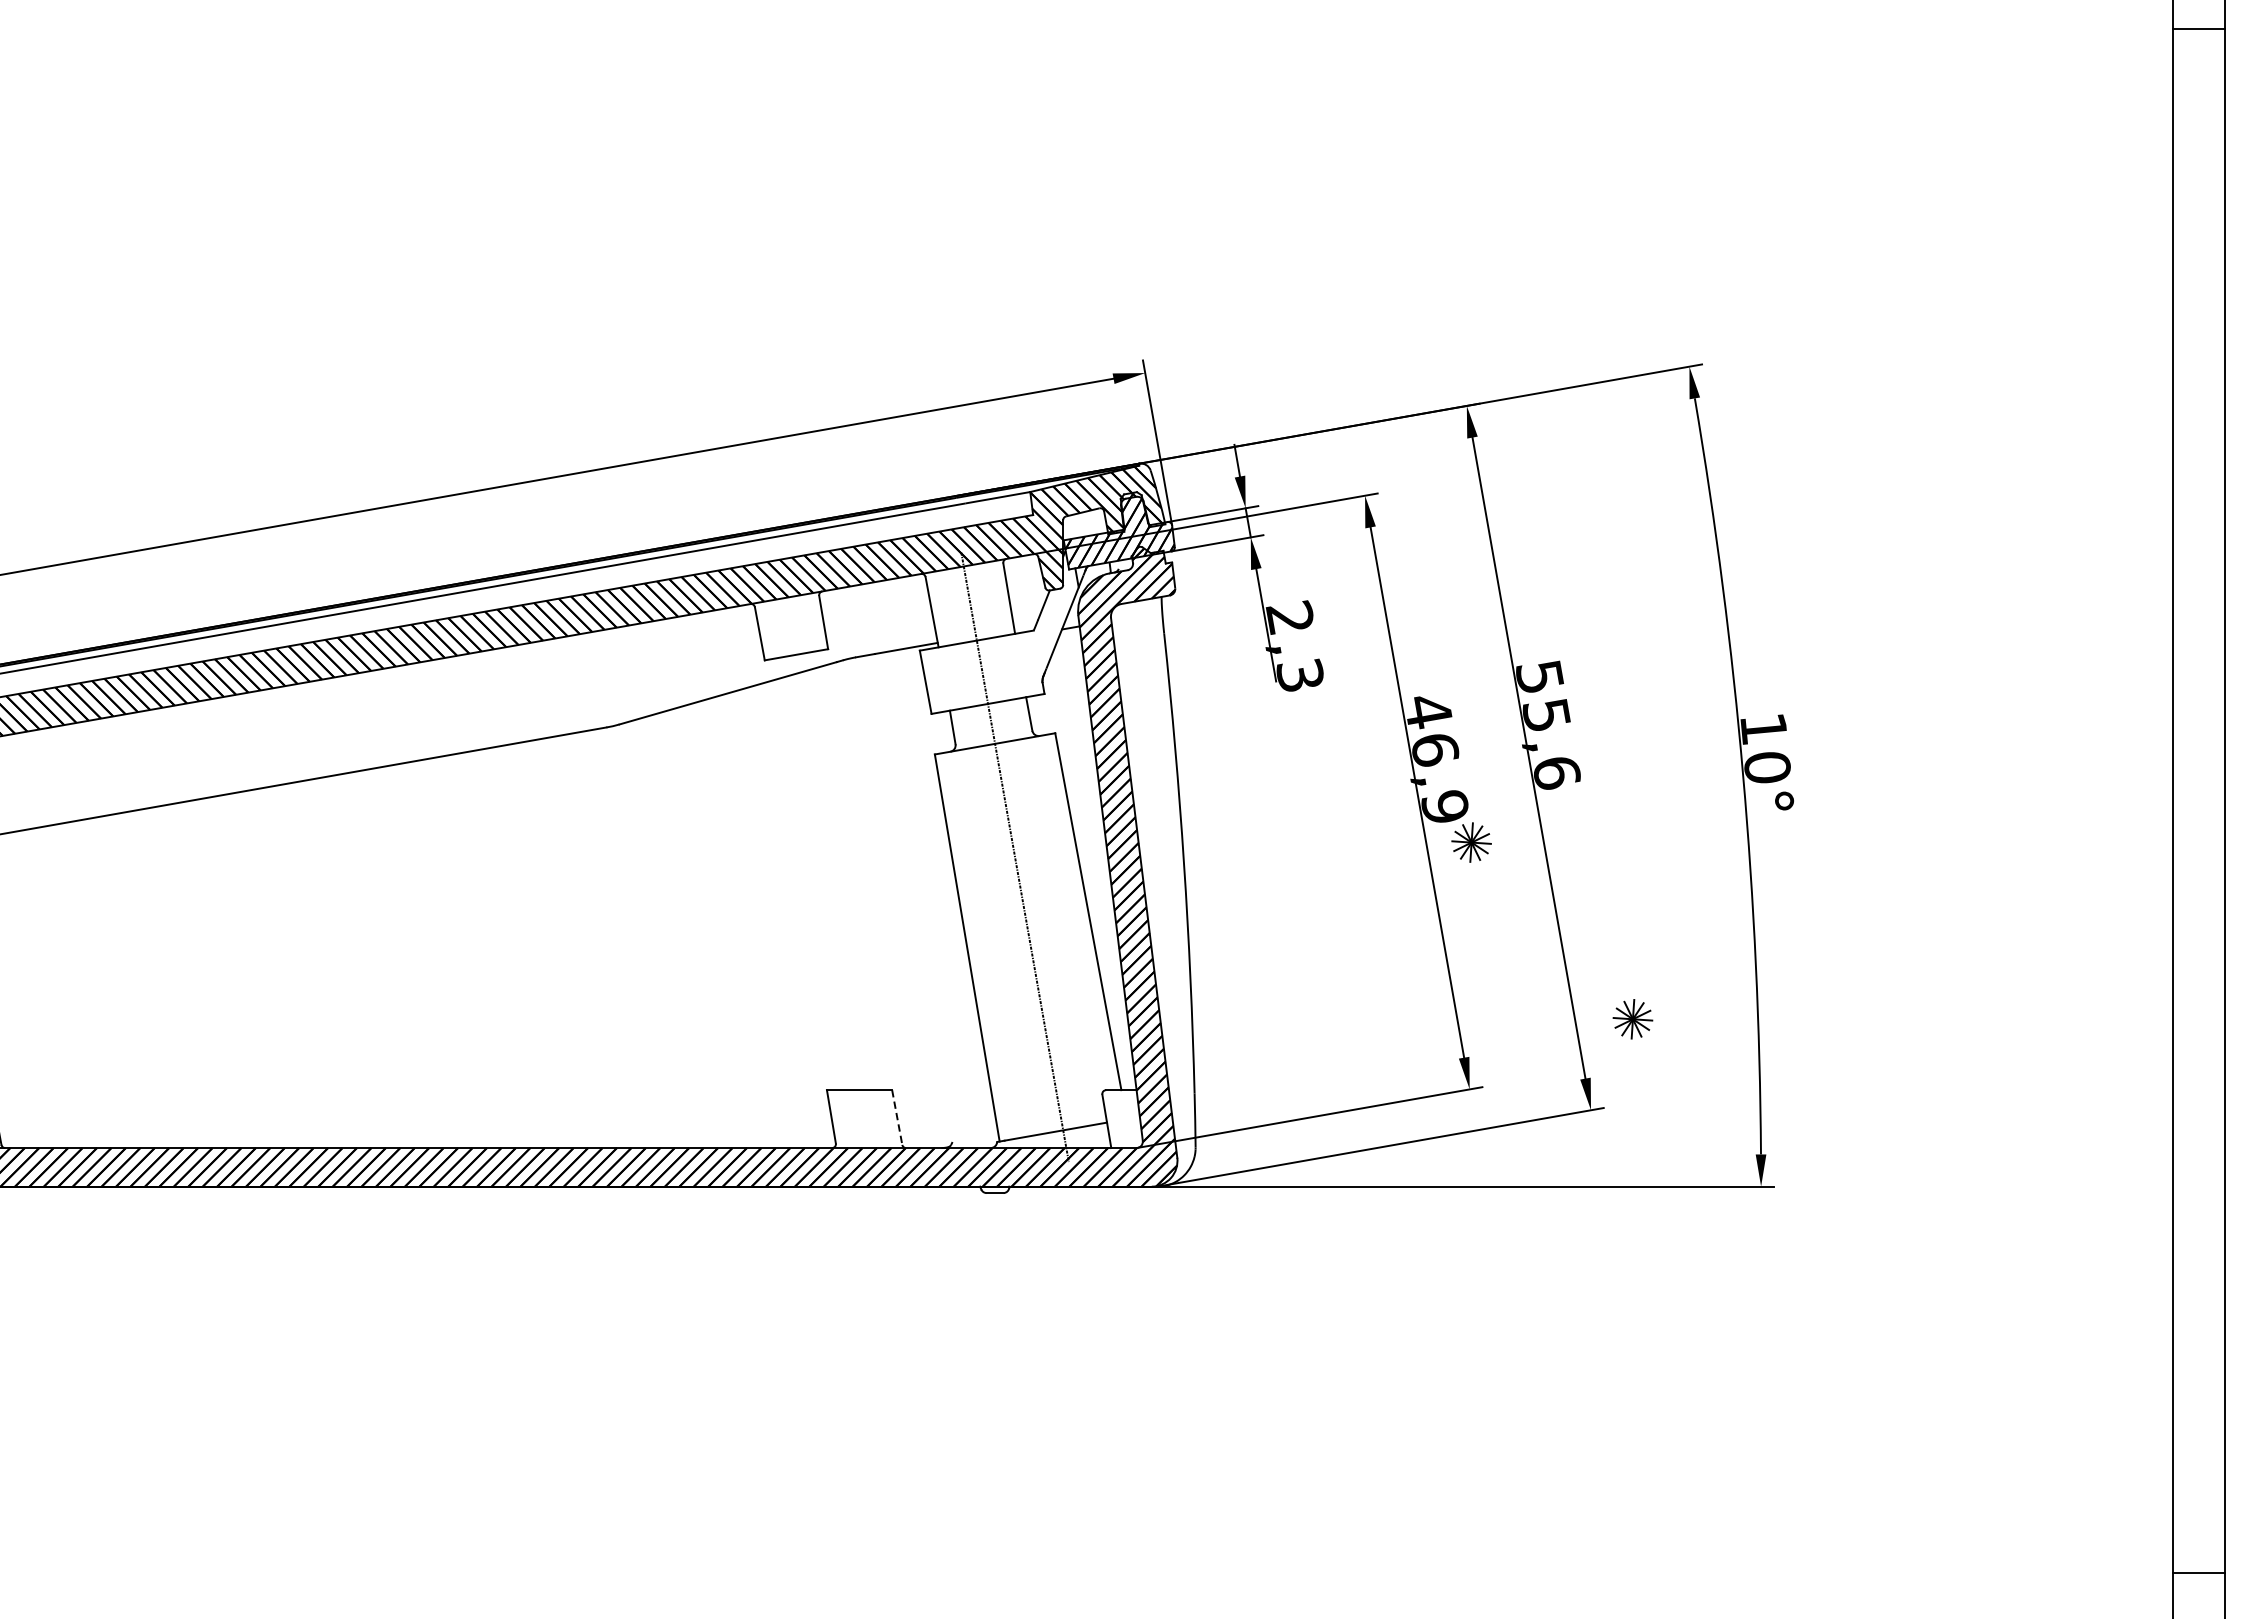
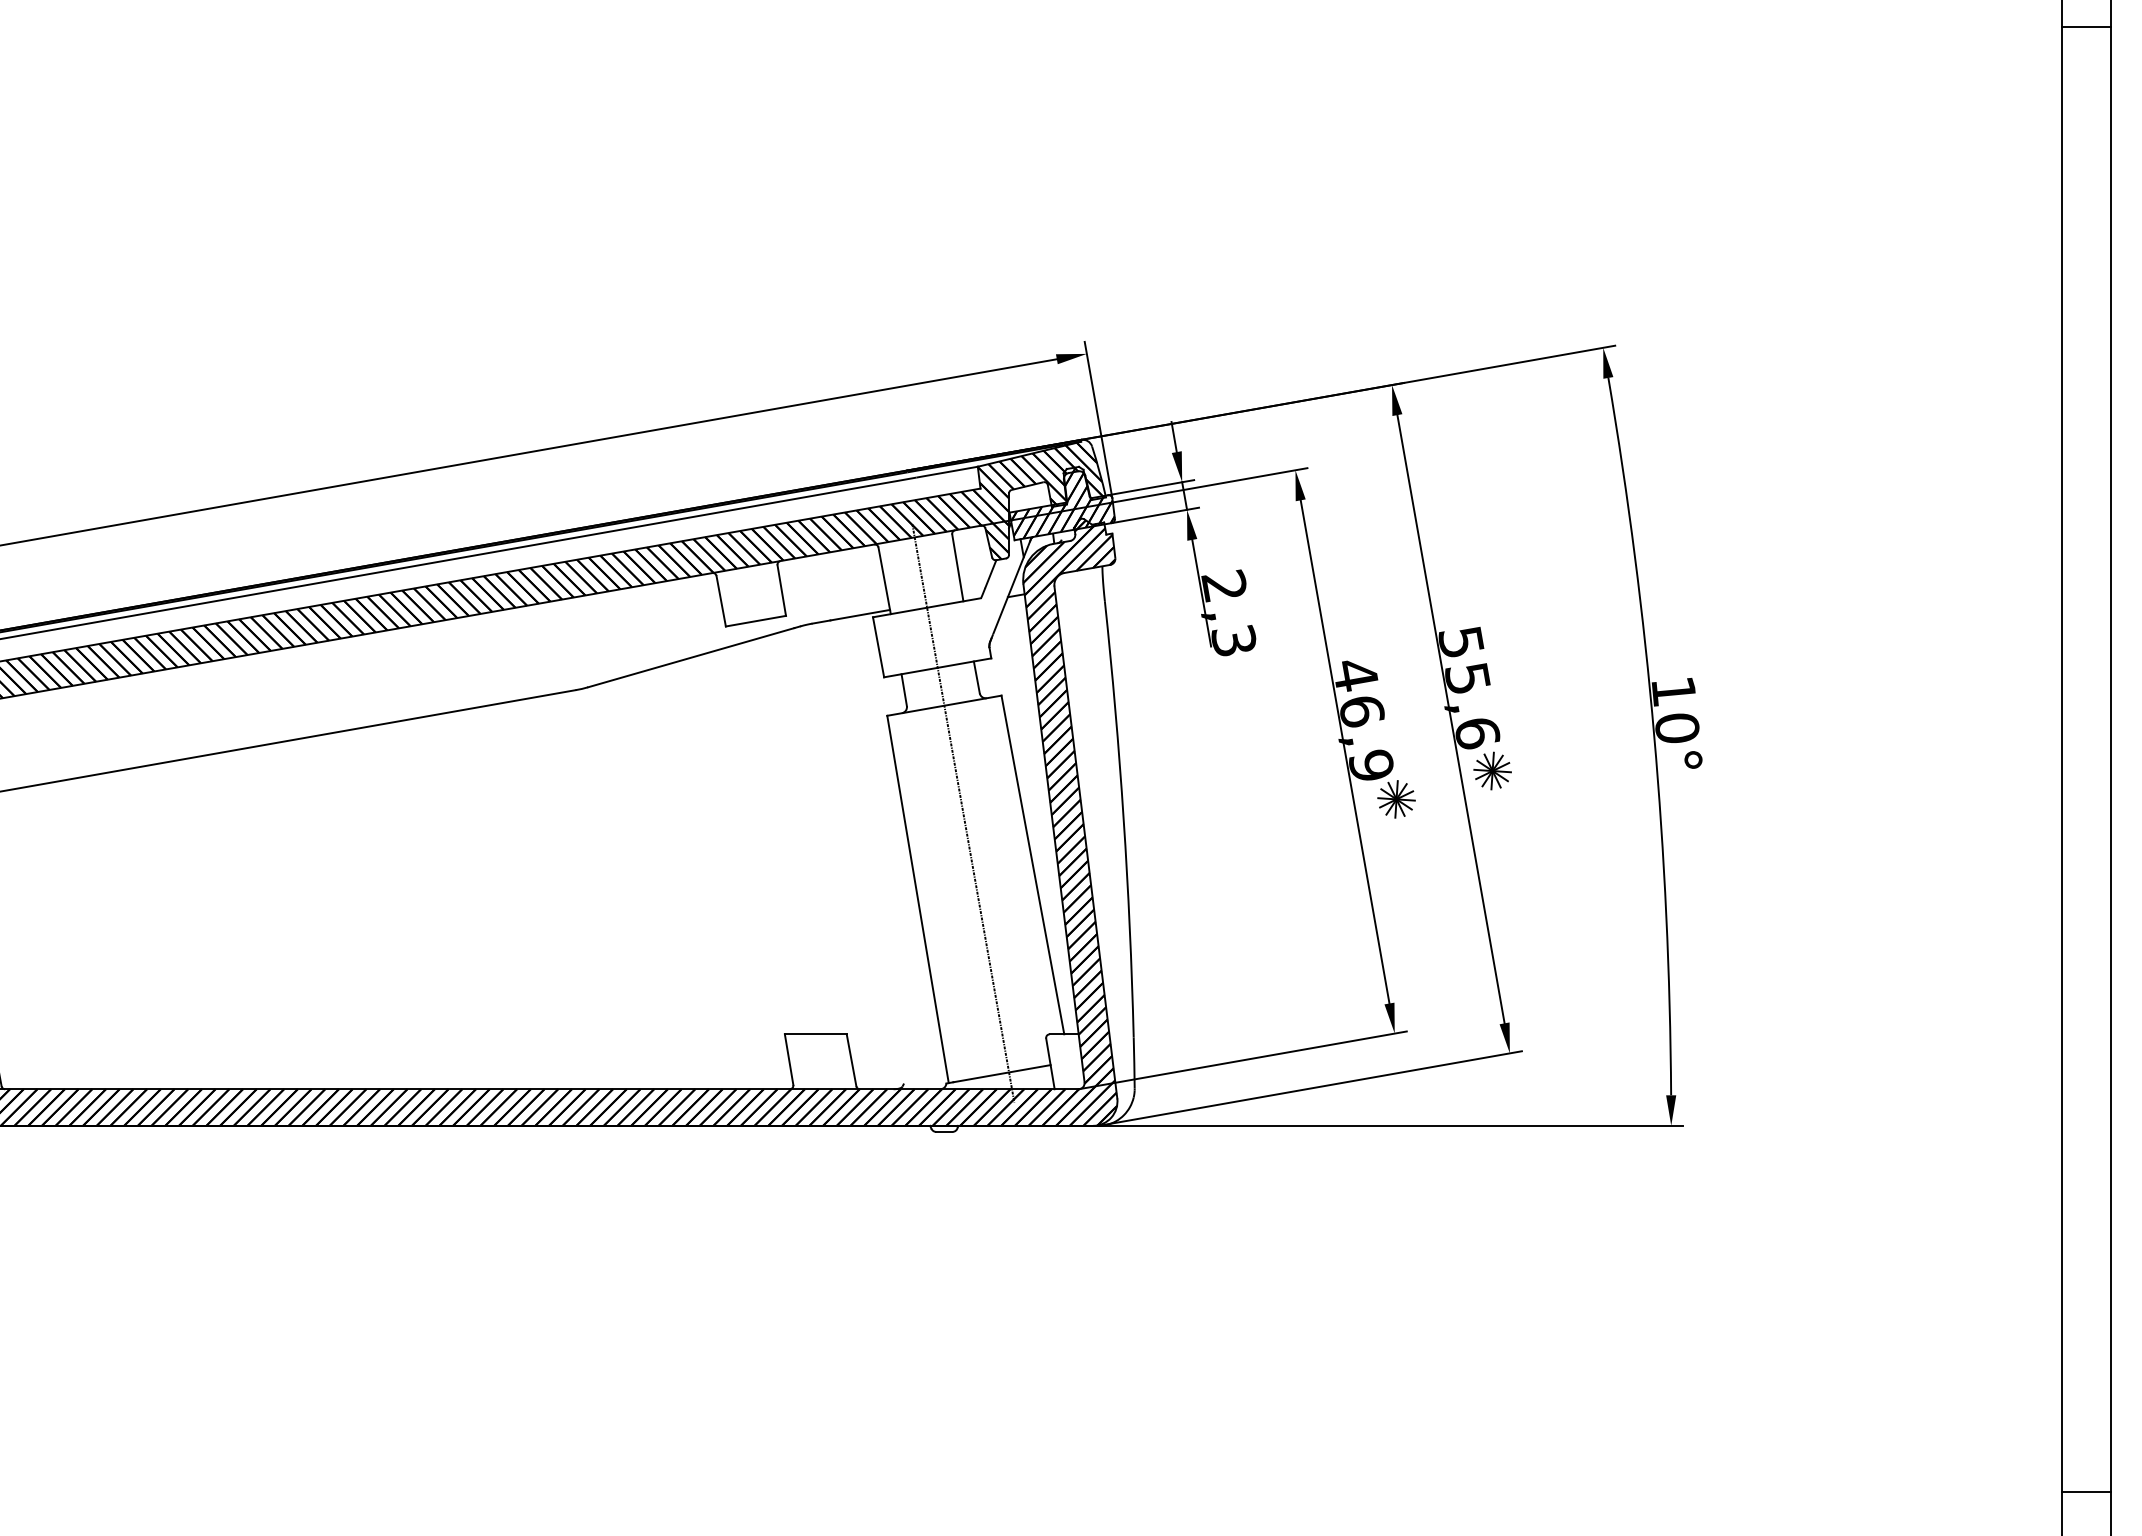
part: (1632, 1018) -> (1492, 770), moved
line: (897, 1117) -> (851, 1060), dashed -> solid

